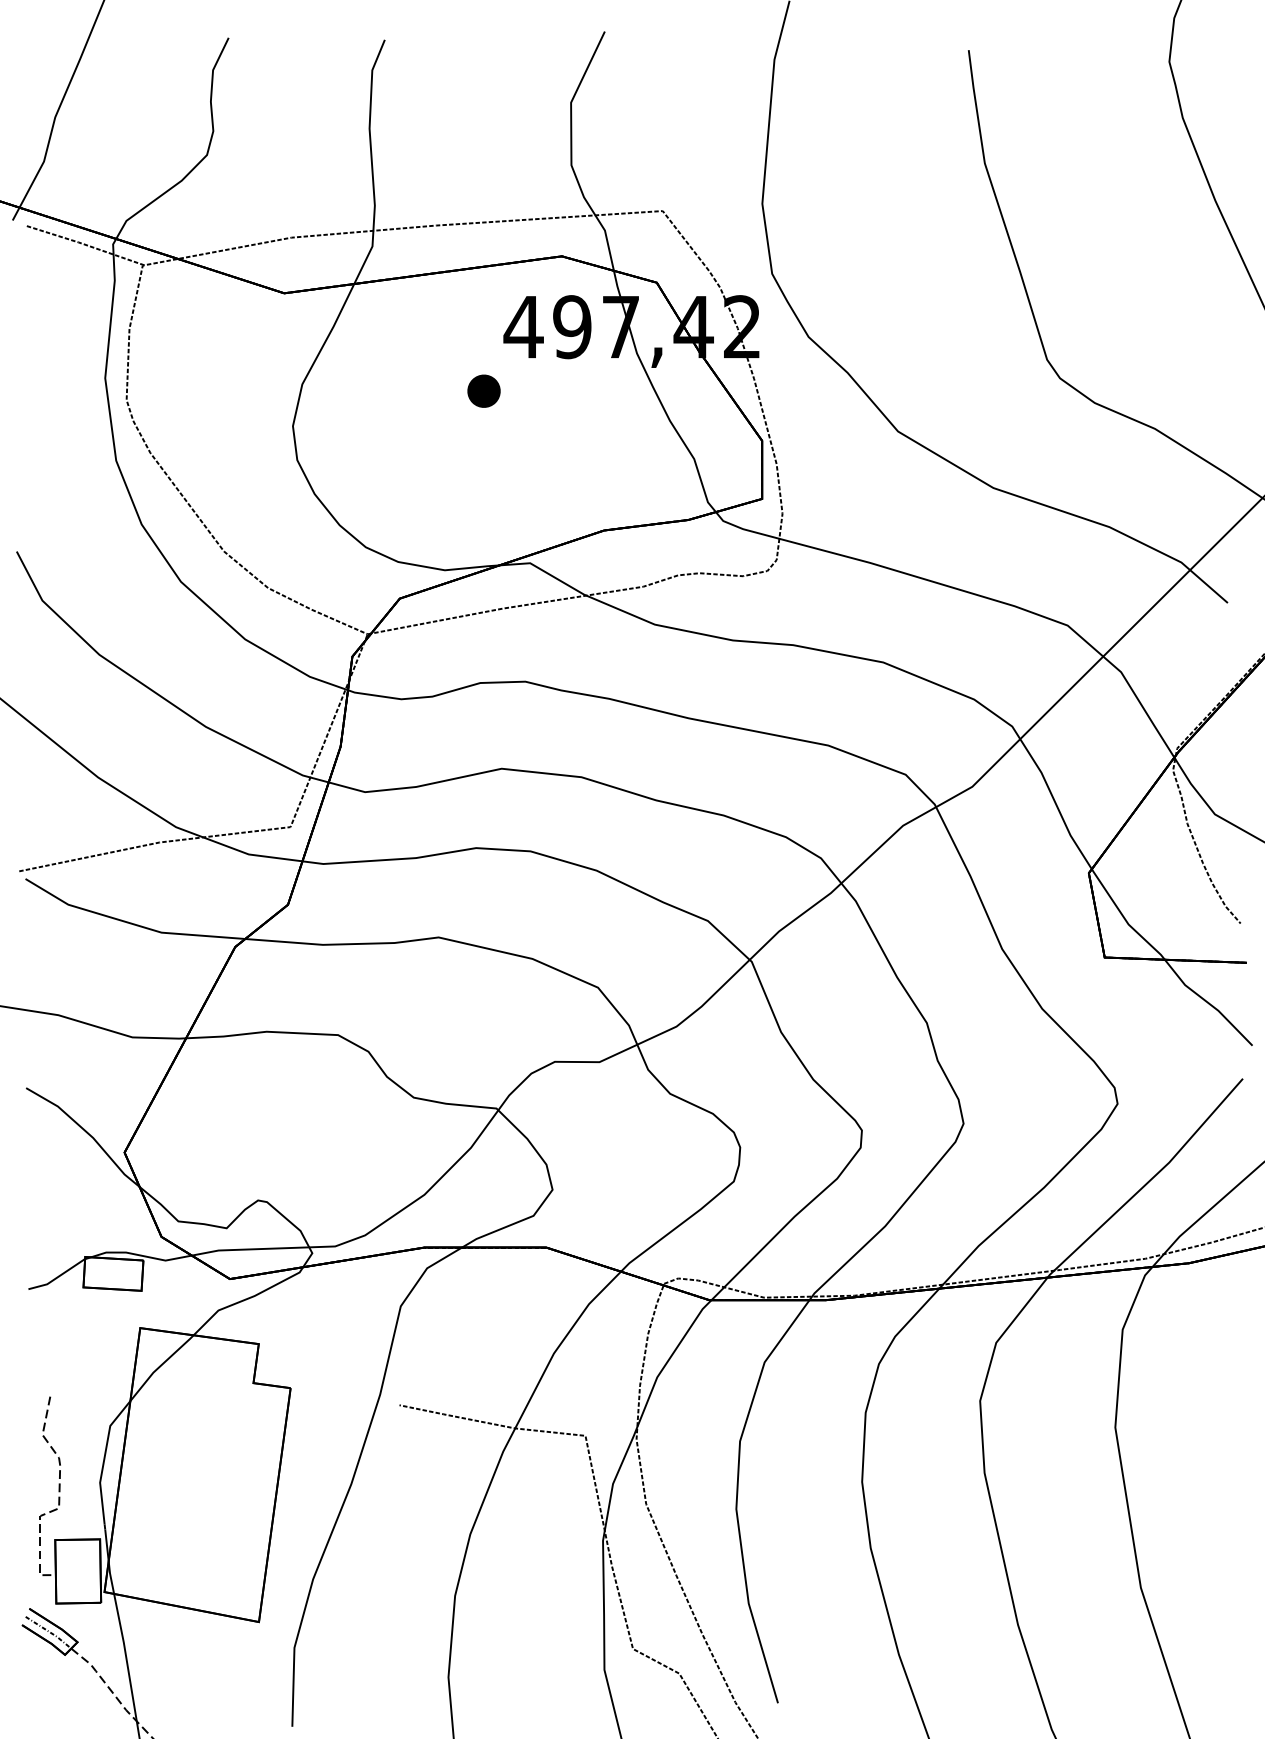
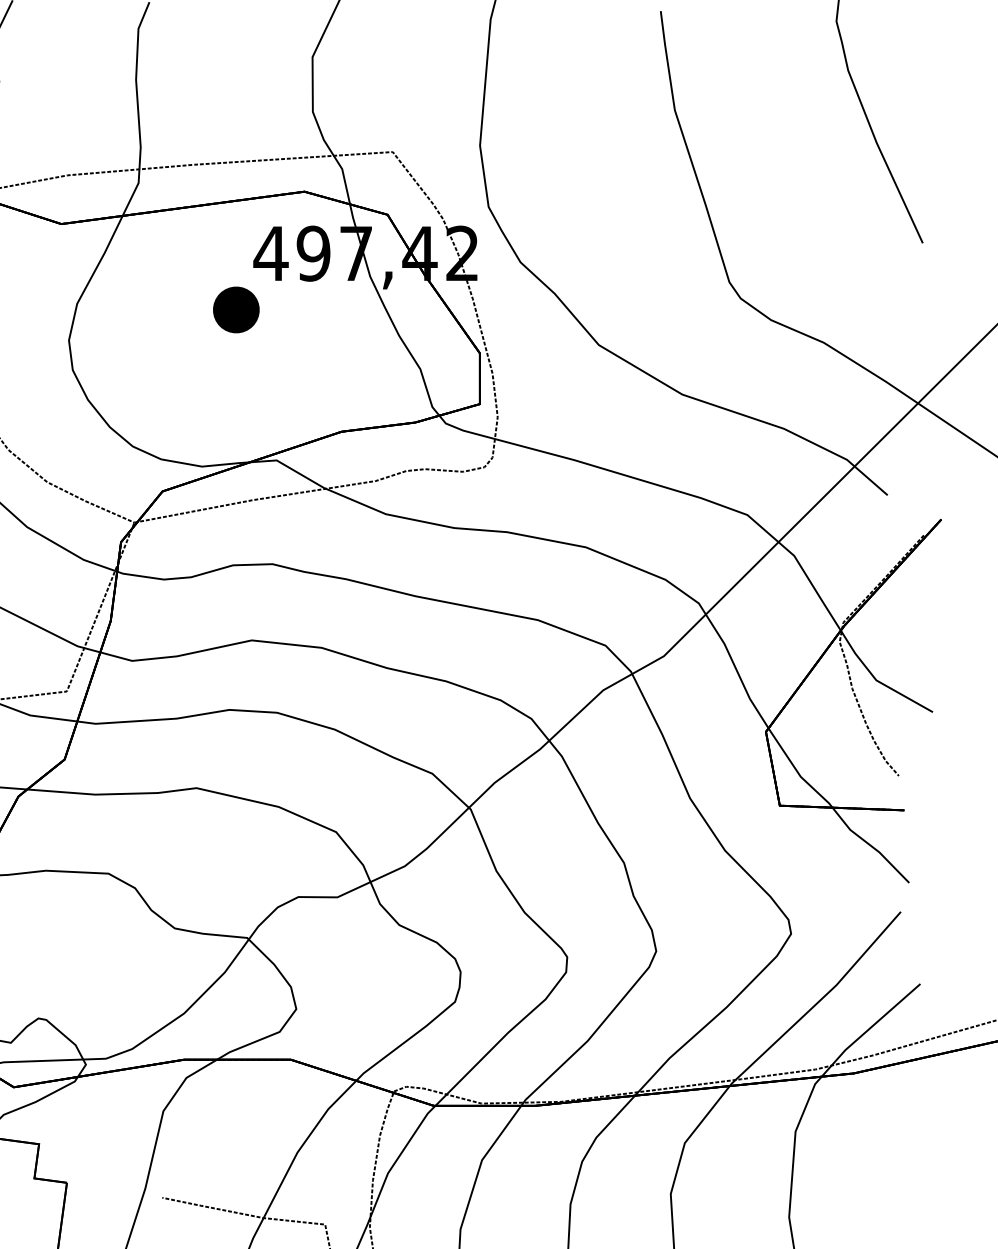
part: (483, 390) -> (235, 309), size x1.6

